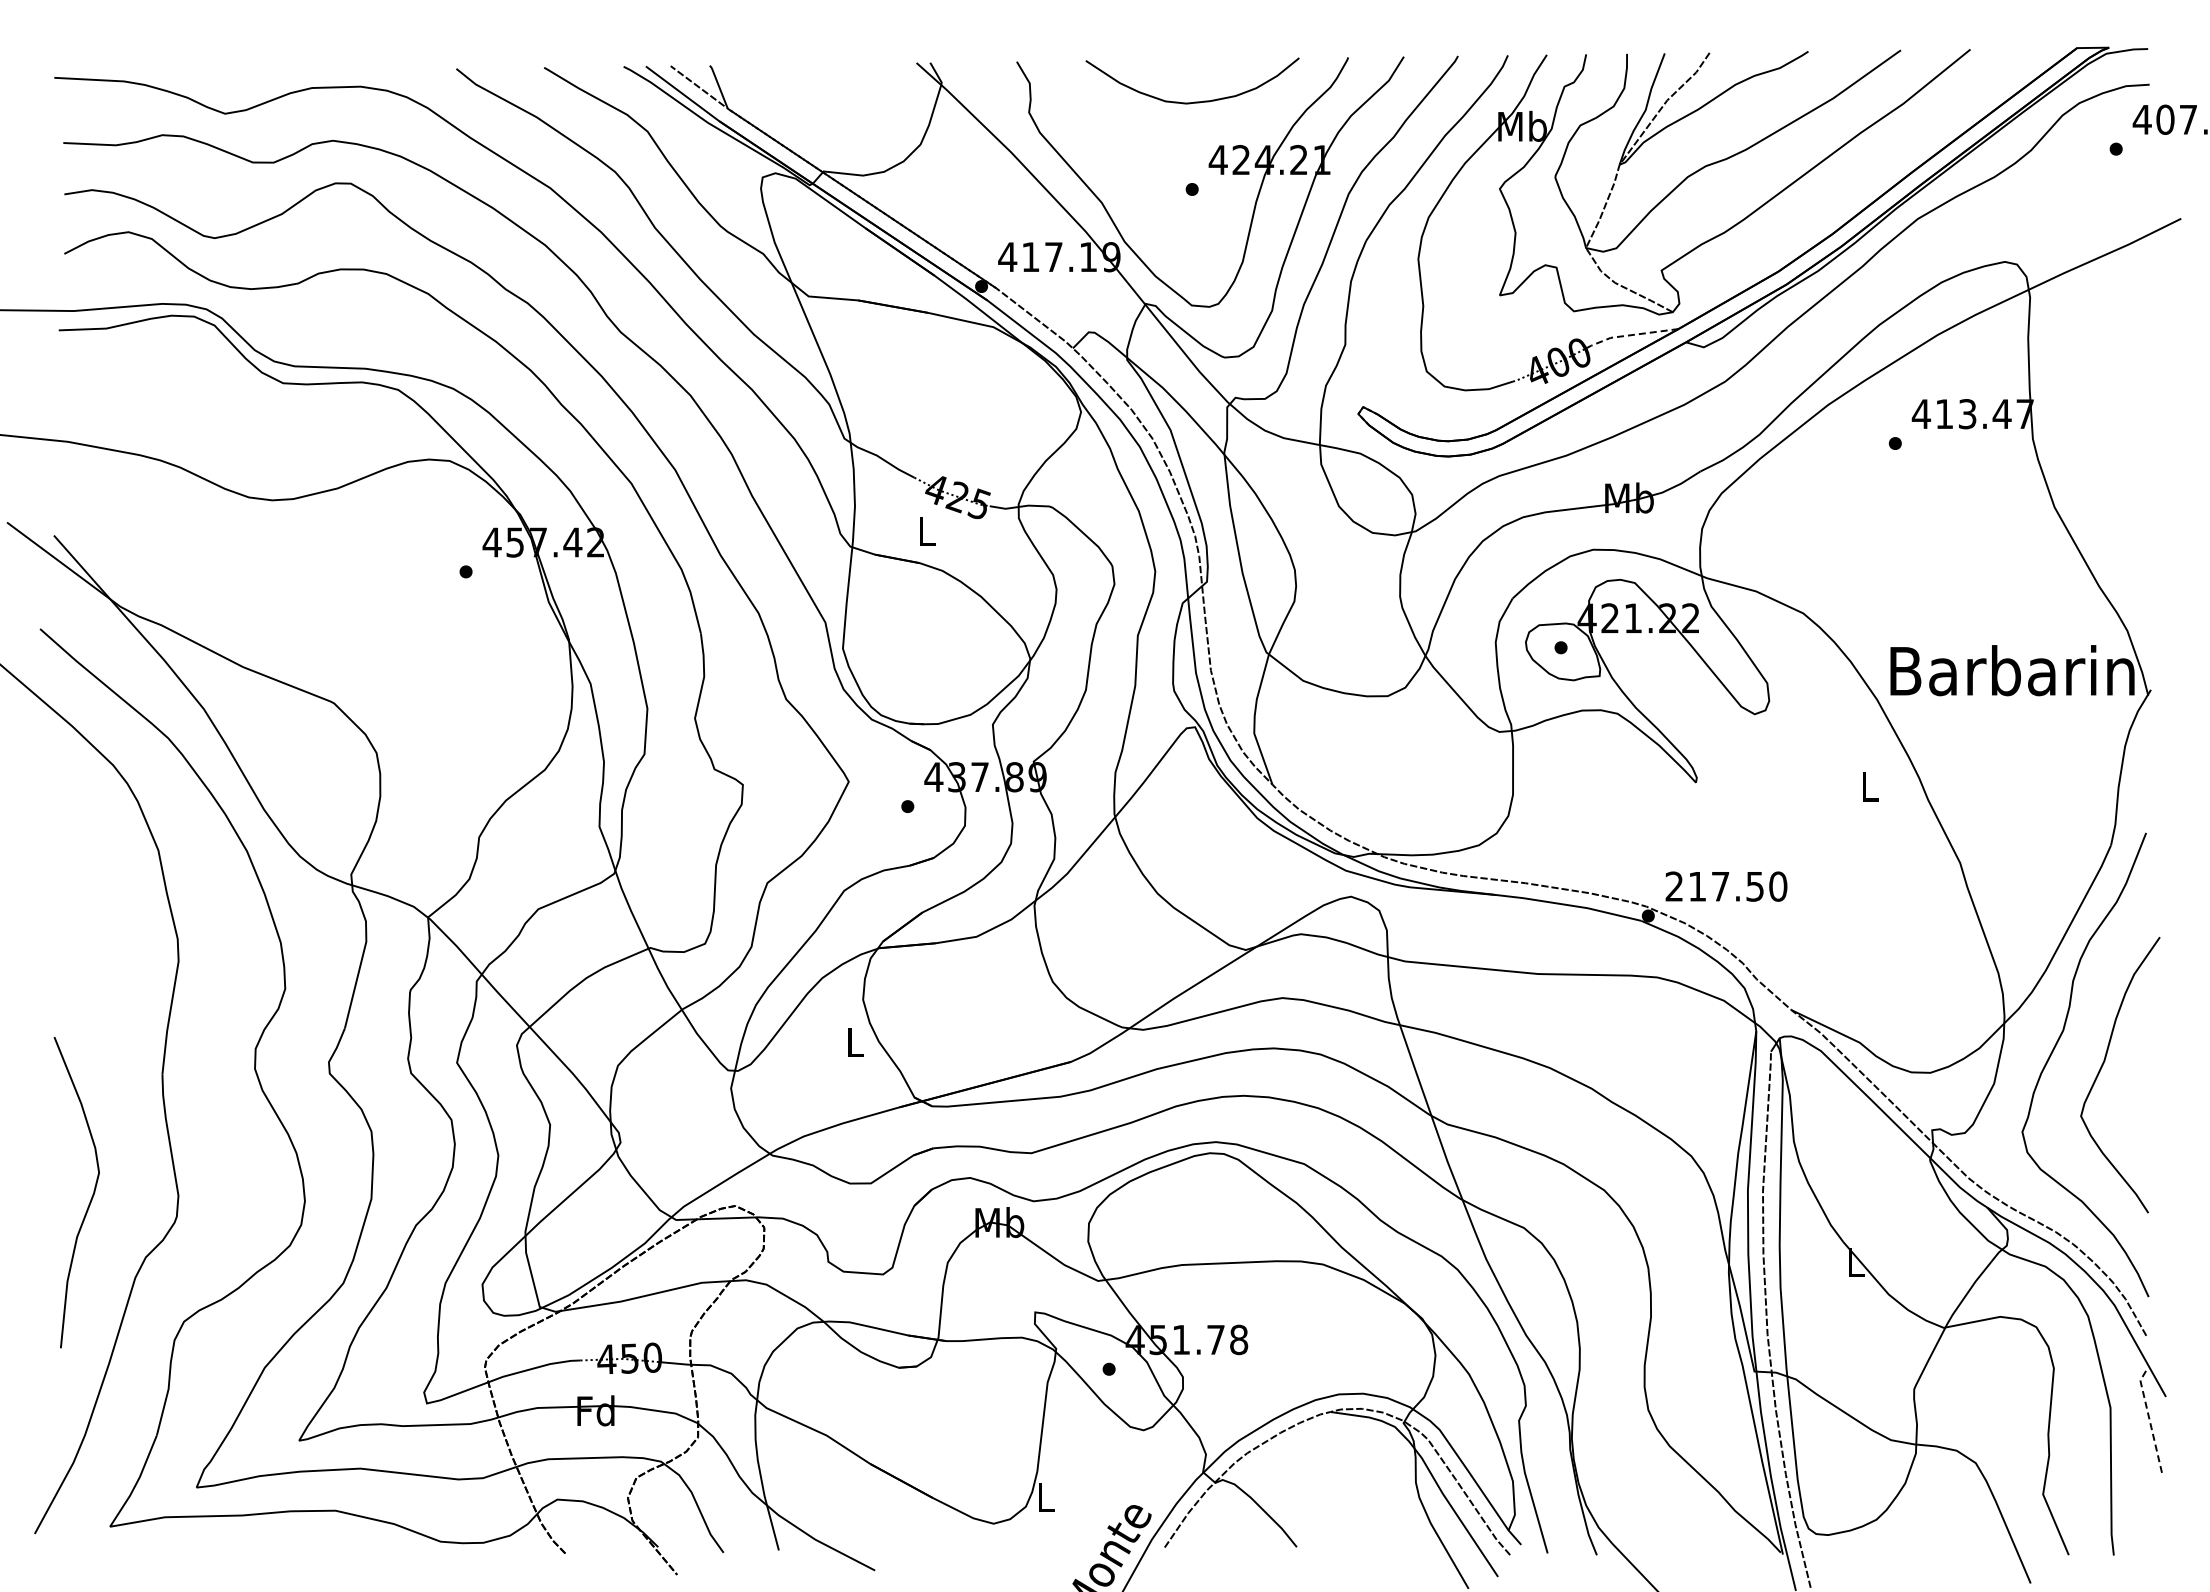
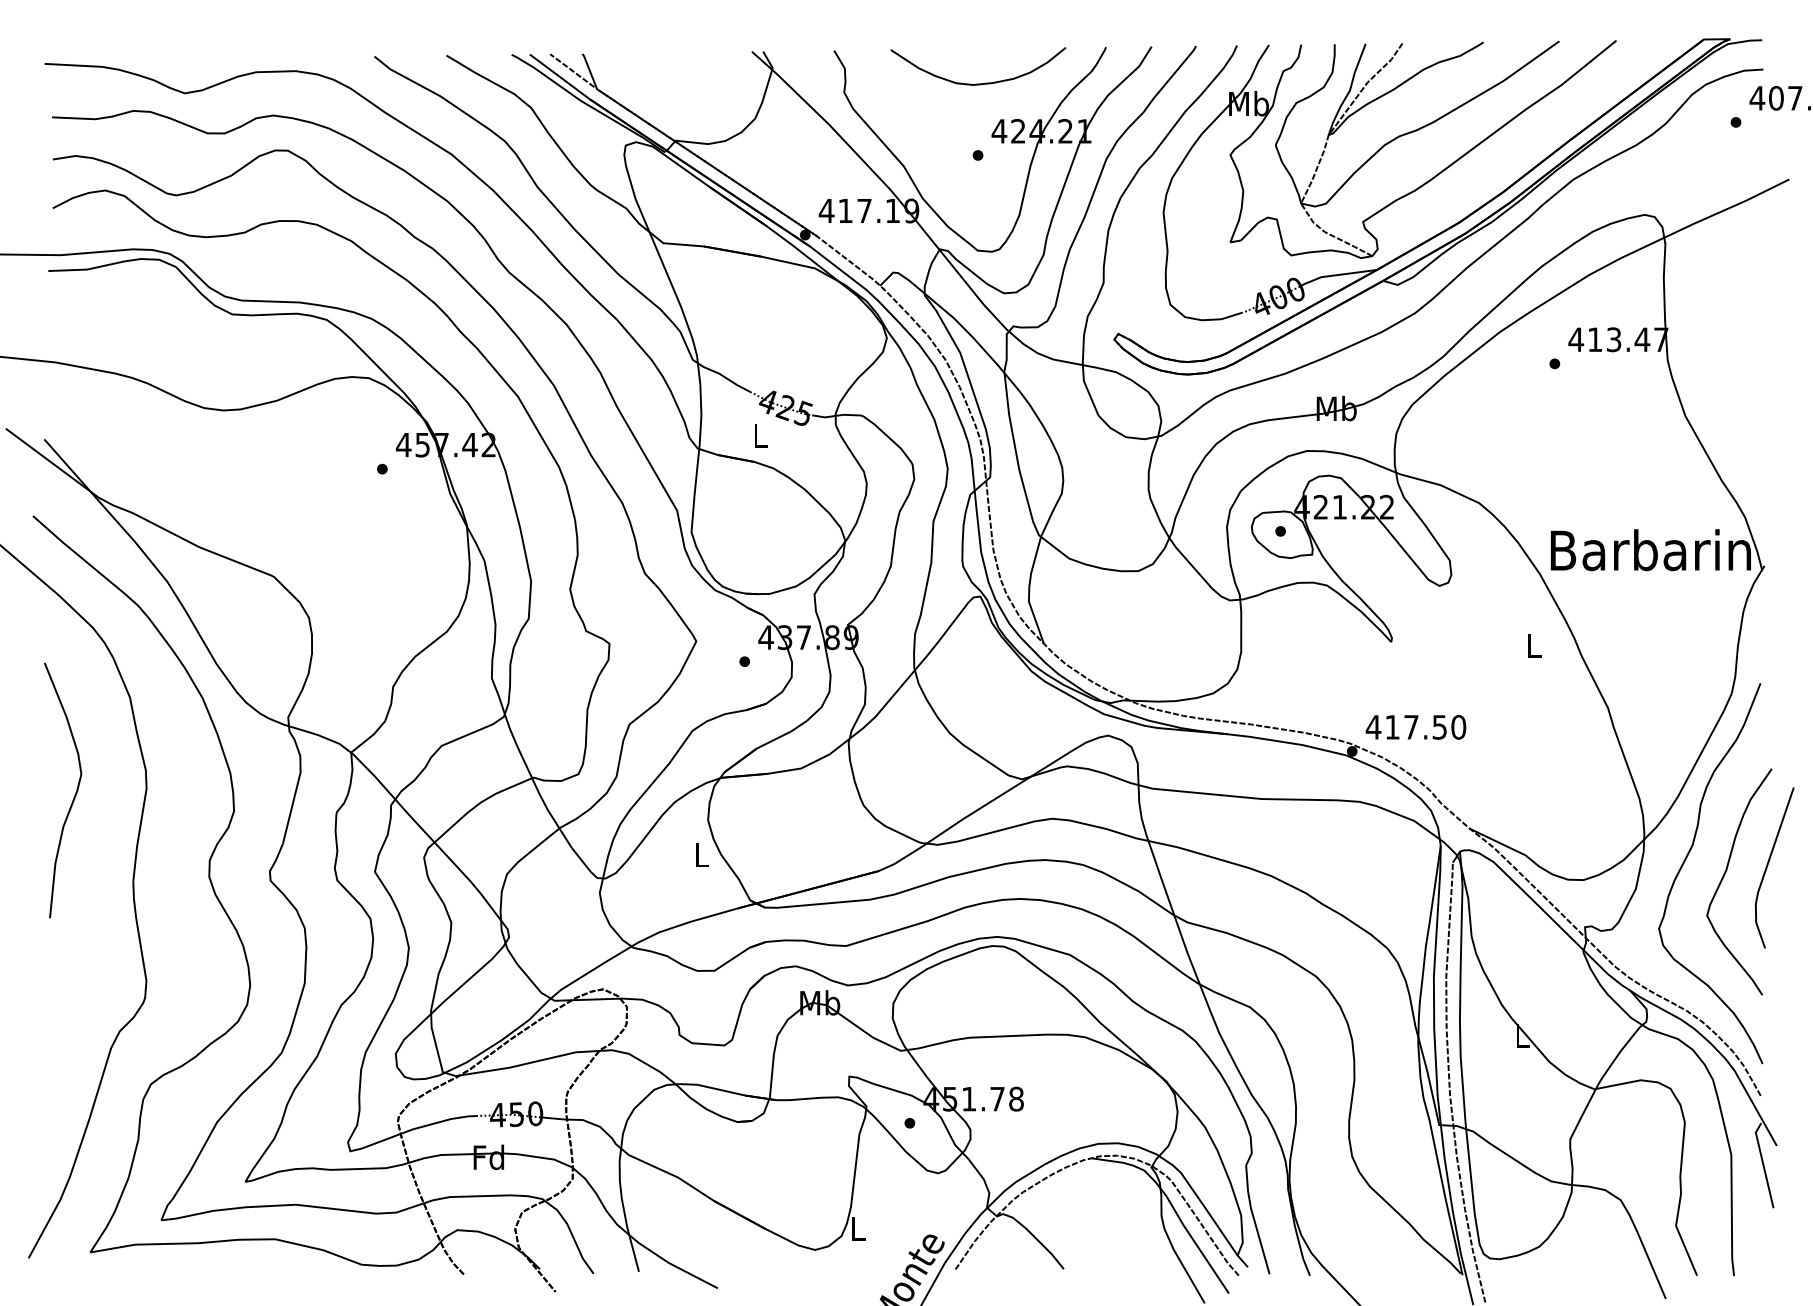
line: (1630, 335) -> (1337, 275), dashed -> solid
text: (1673, 886) -> (1372, 727), 217.50 -> 417.50
line: (2155, 1055) -> (1768, 865), added
curve: (91, 1196) -> (75, 793), moved
line: (2149, 1419) -> (1763, 1164), dashed -> solid

